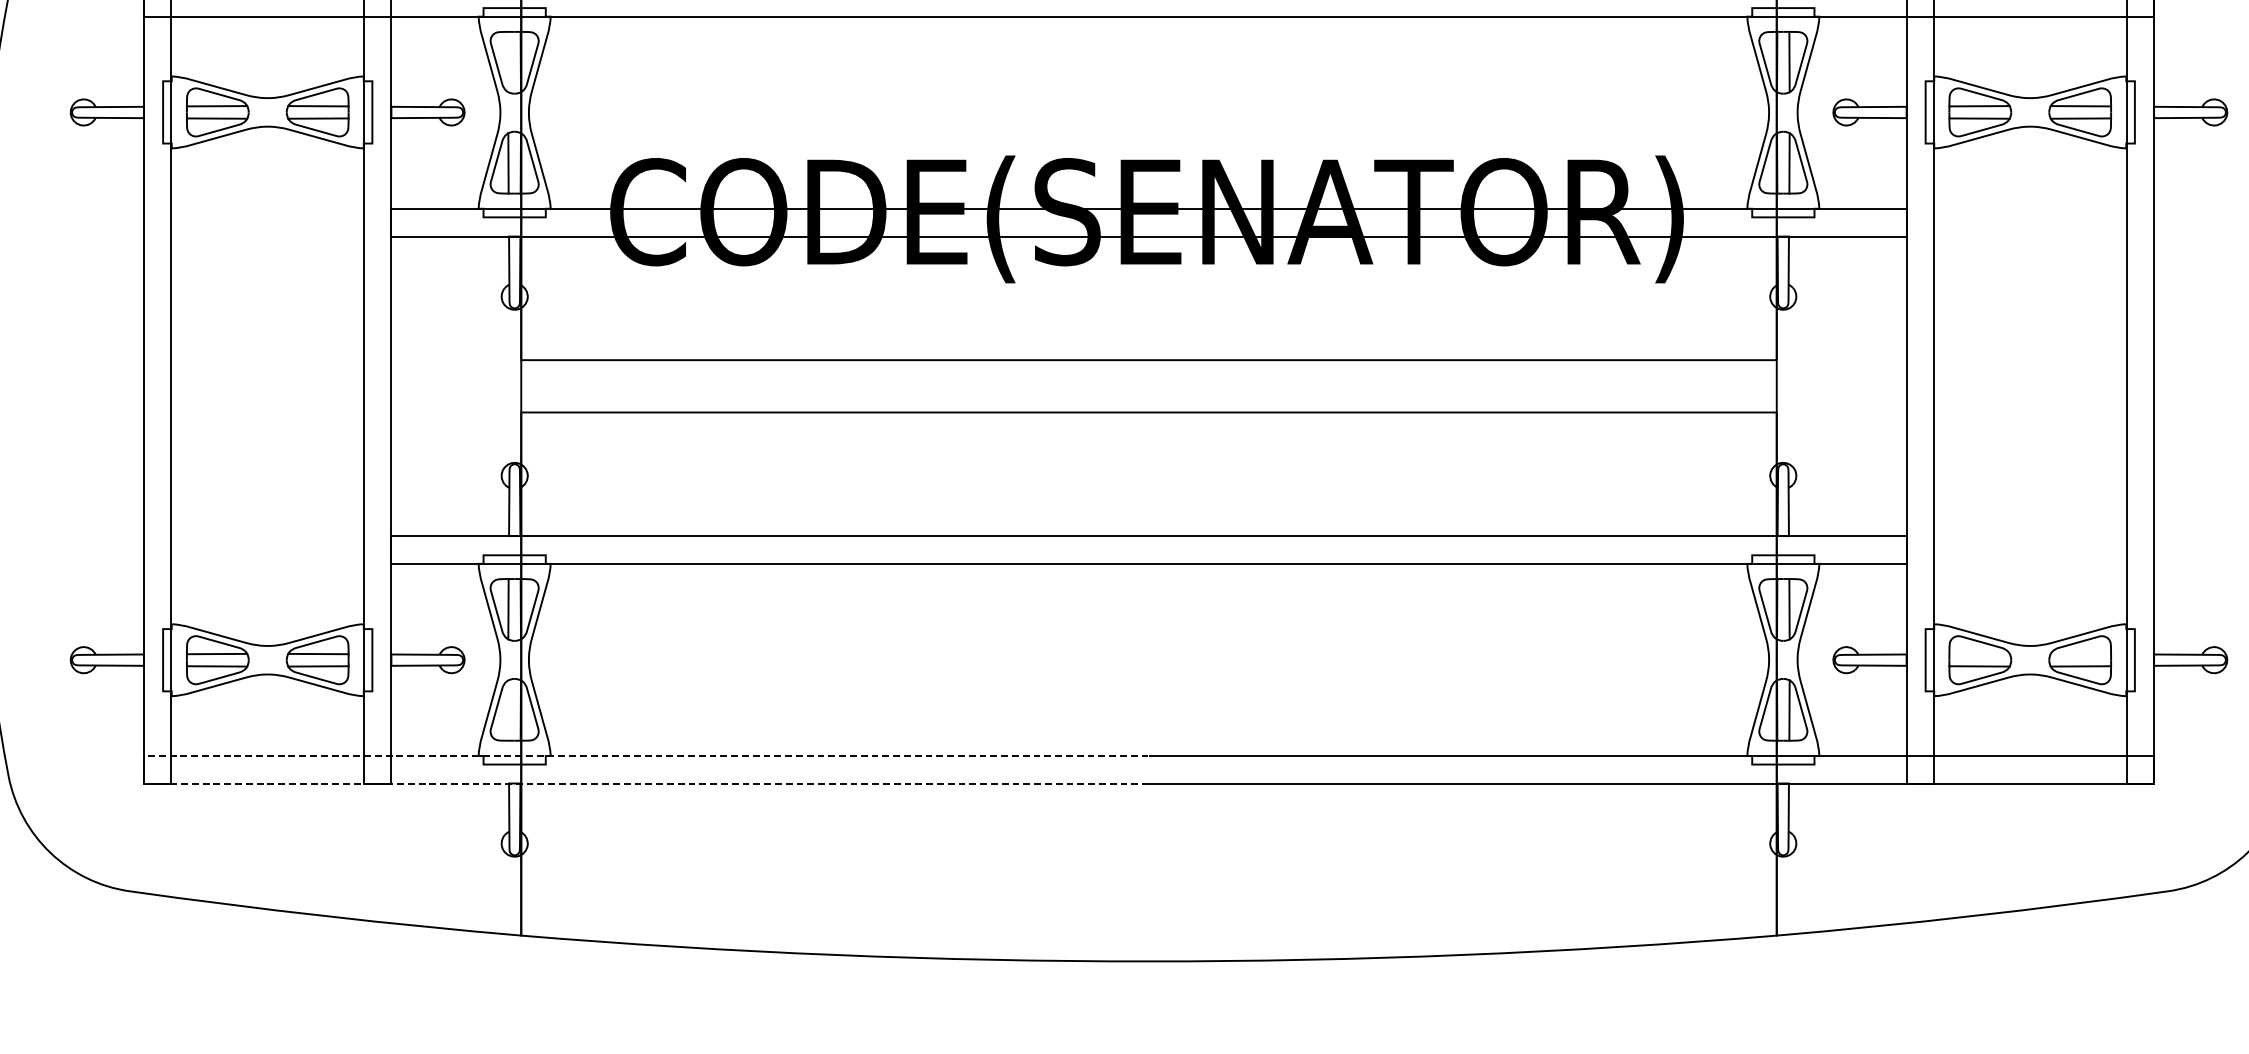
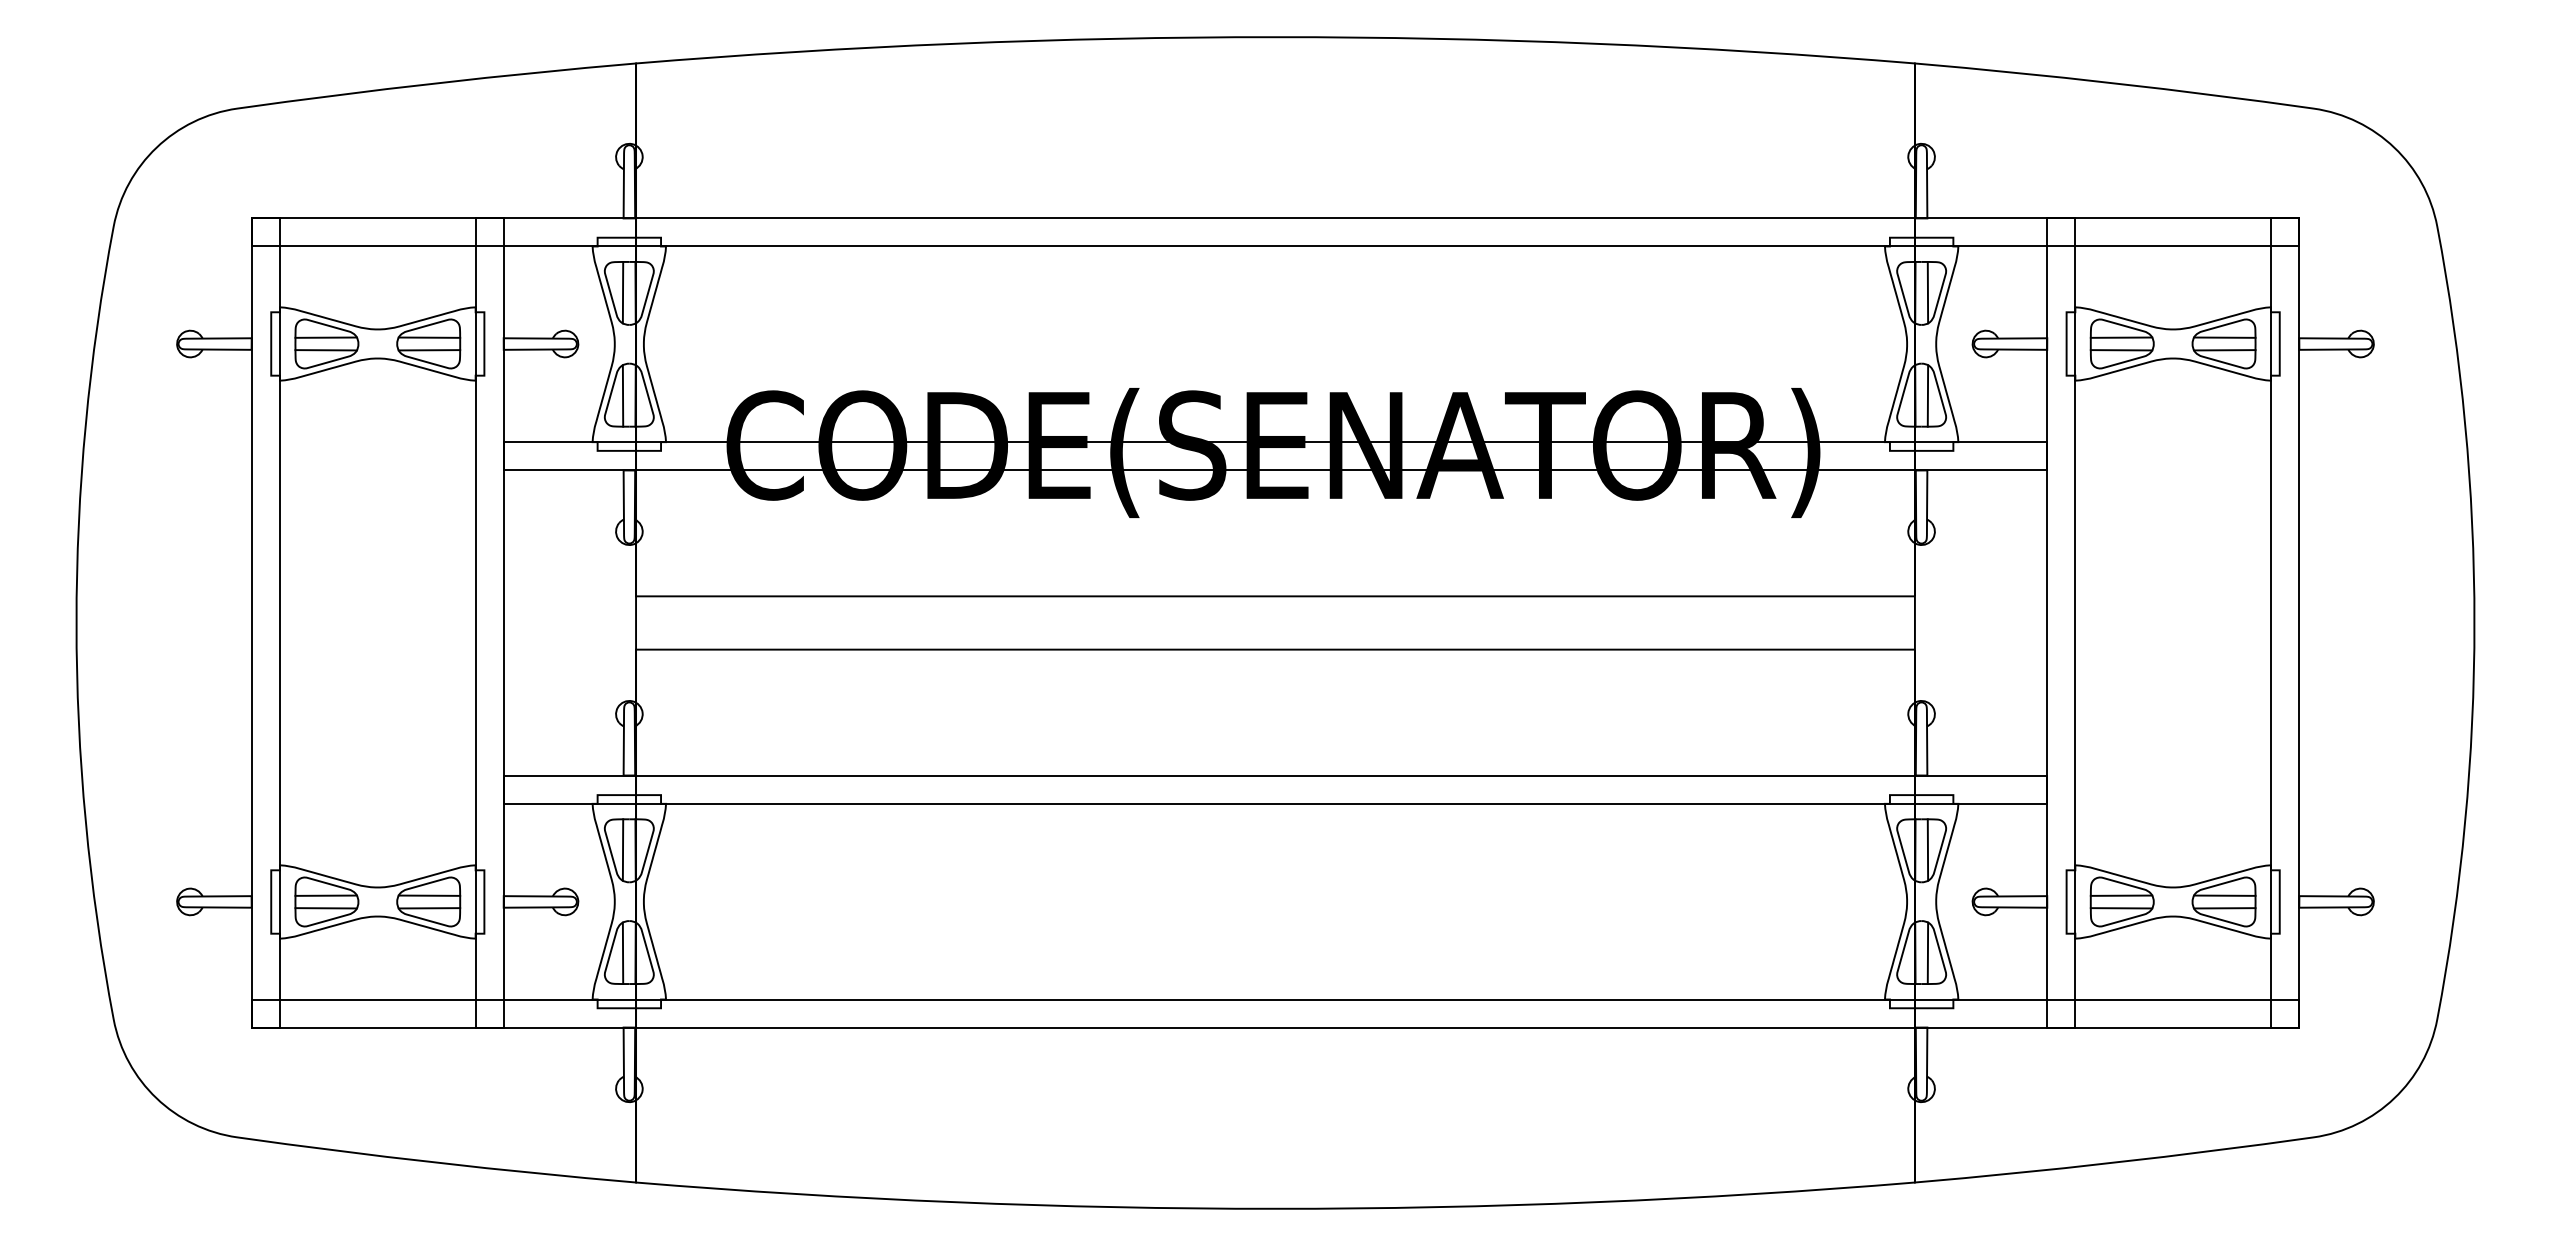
line: (507, 61) -> (622, 292), added
line: (1979, 653) -> (2121, 895), added
line: (2080, 653) -> (2224, 895), added
line: (507, 710) -> (622, 953), added
line: (143, 769) -> (251, 1013), dashed -> solid

